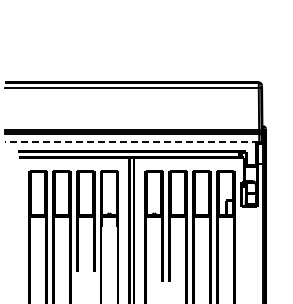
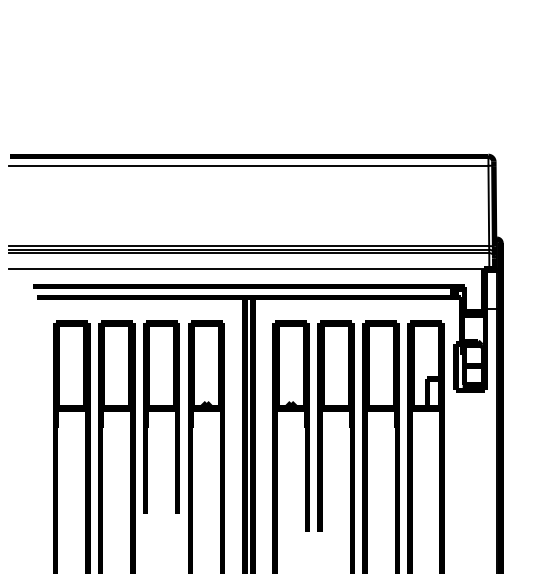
line: (131, 142) -> (248, 269), dashed -> solid

